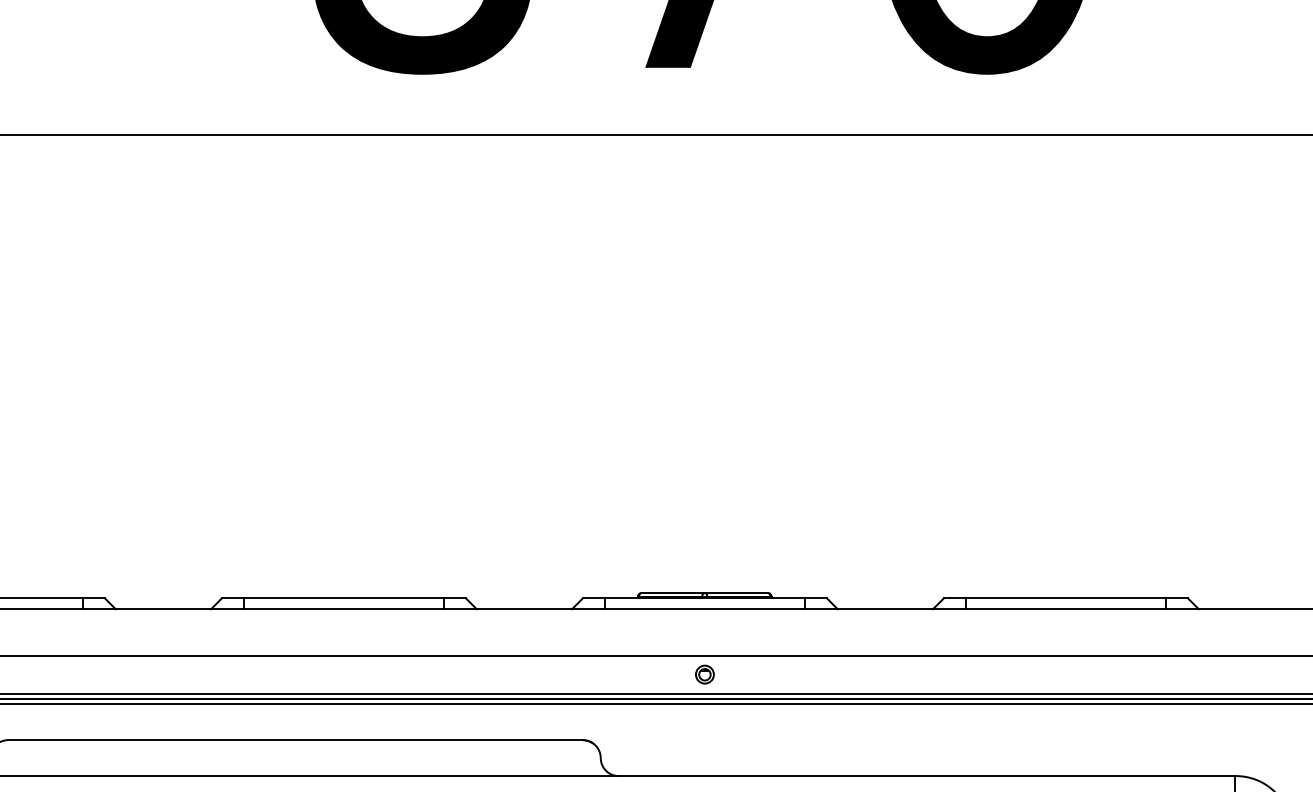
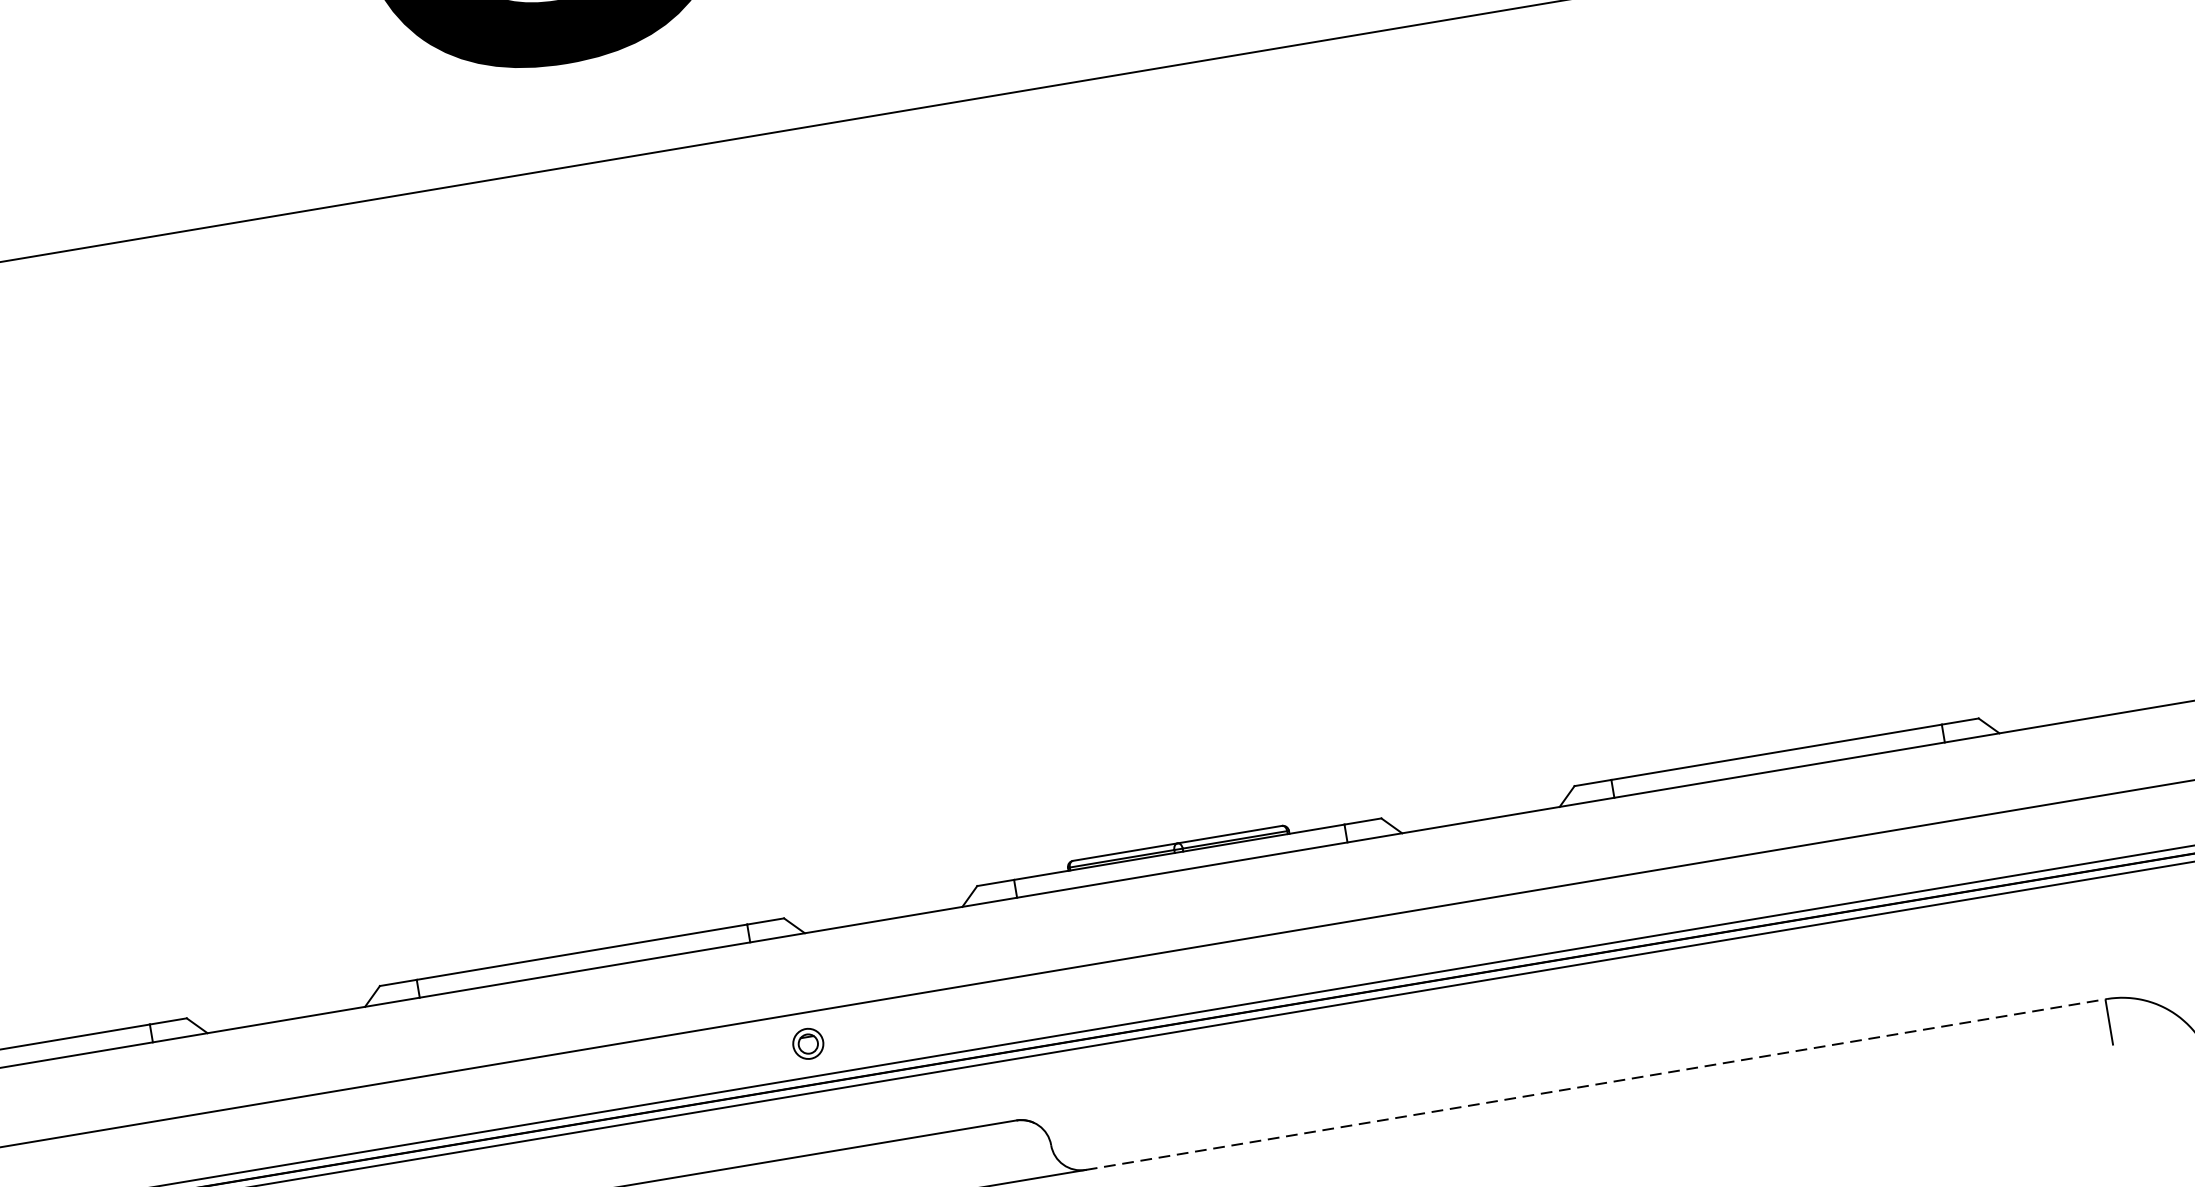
part: (704, 674) -> (807, 1043), moved
line: (927, 776) -> (1596, 1085), solid -> dashed

